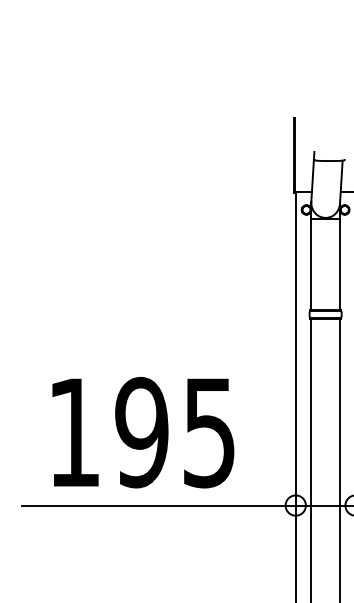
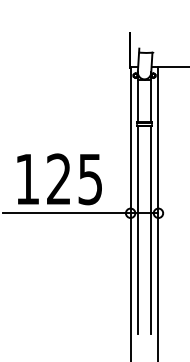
text: (140, 432) -> (58, 179), 195 -> 125

